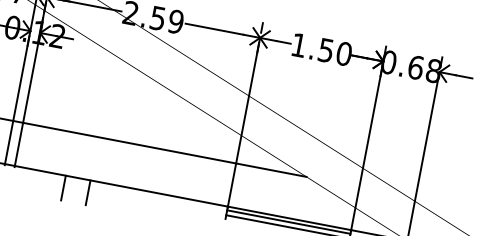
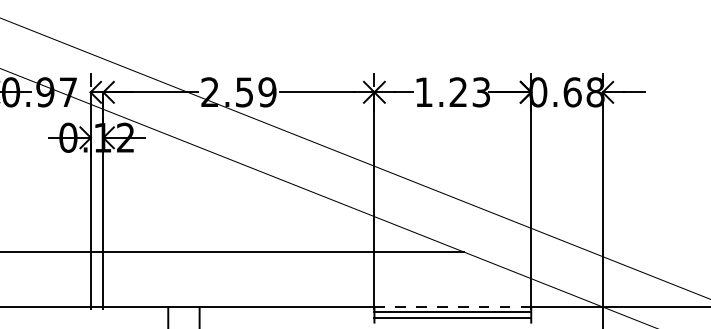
text: (334, 52) -> (469, 92), 1.50 -> 1.23
line: (289, 217) -> (452, 306), solid -> dashed

